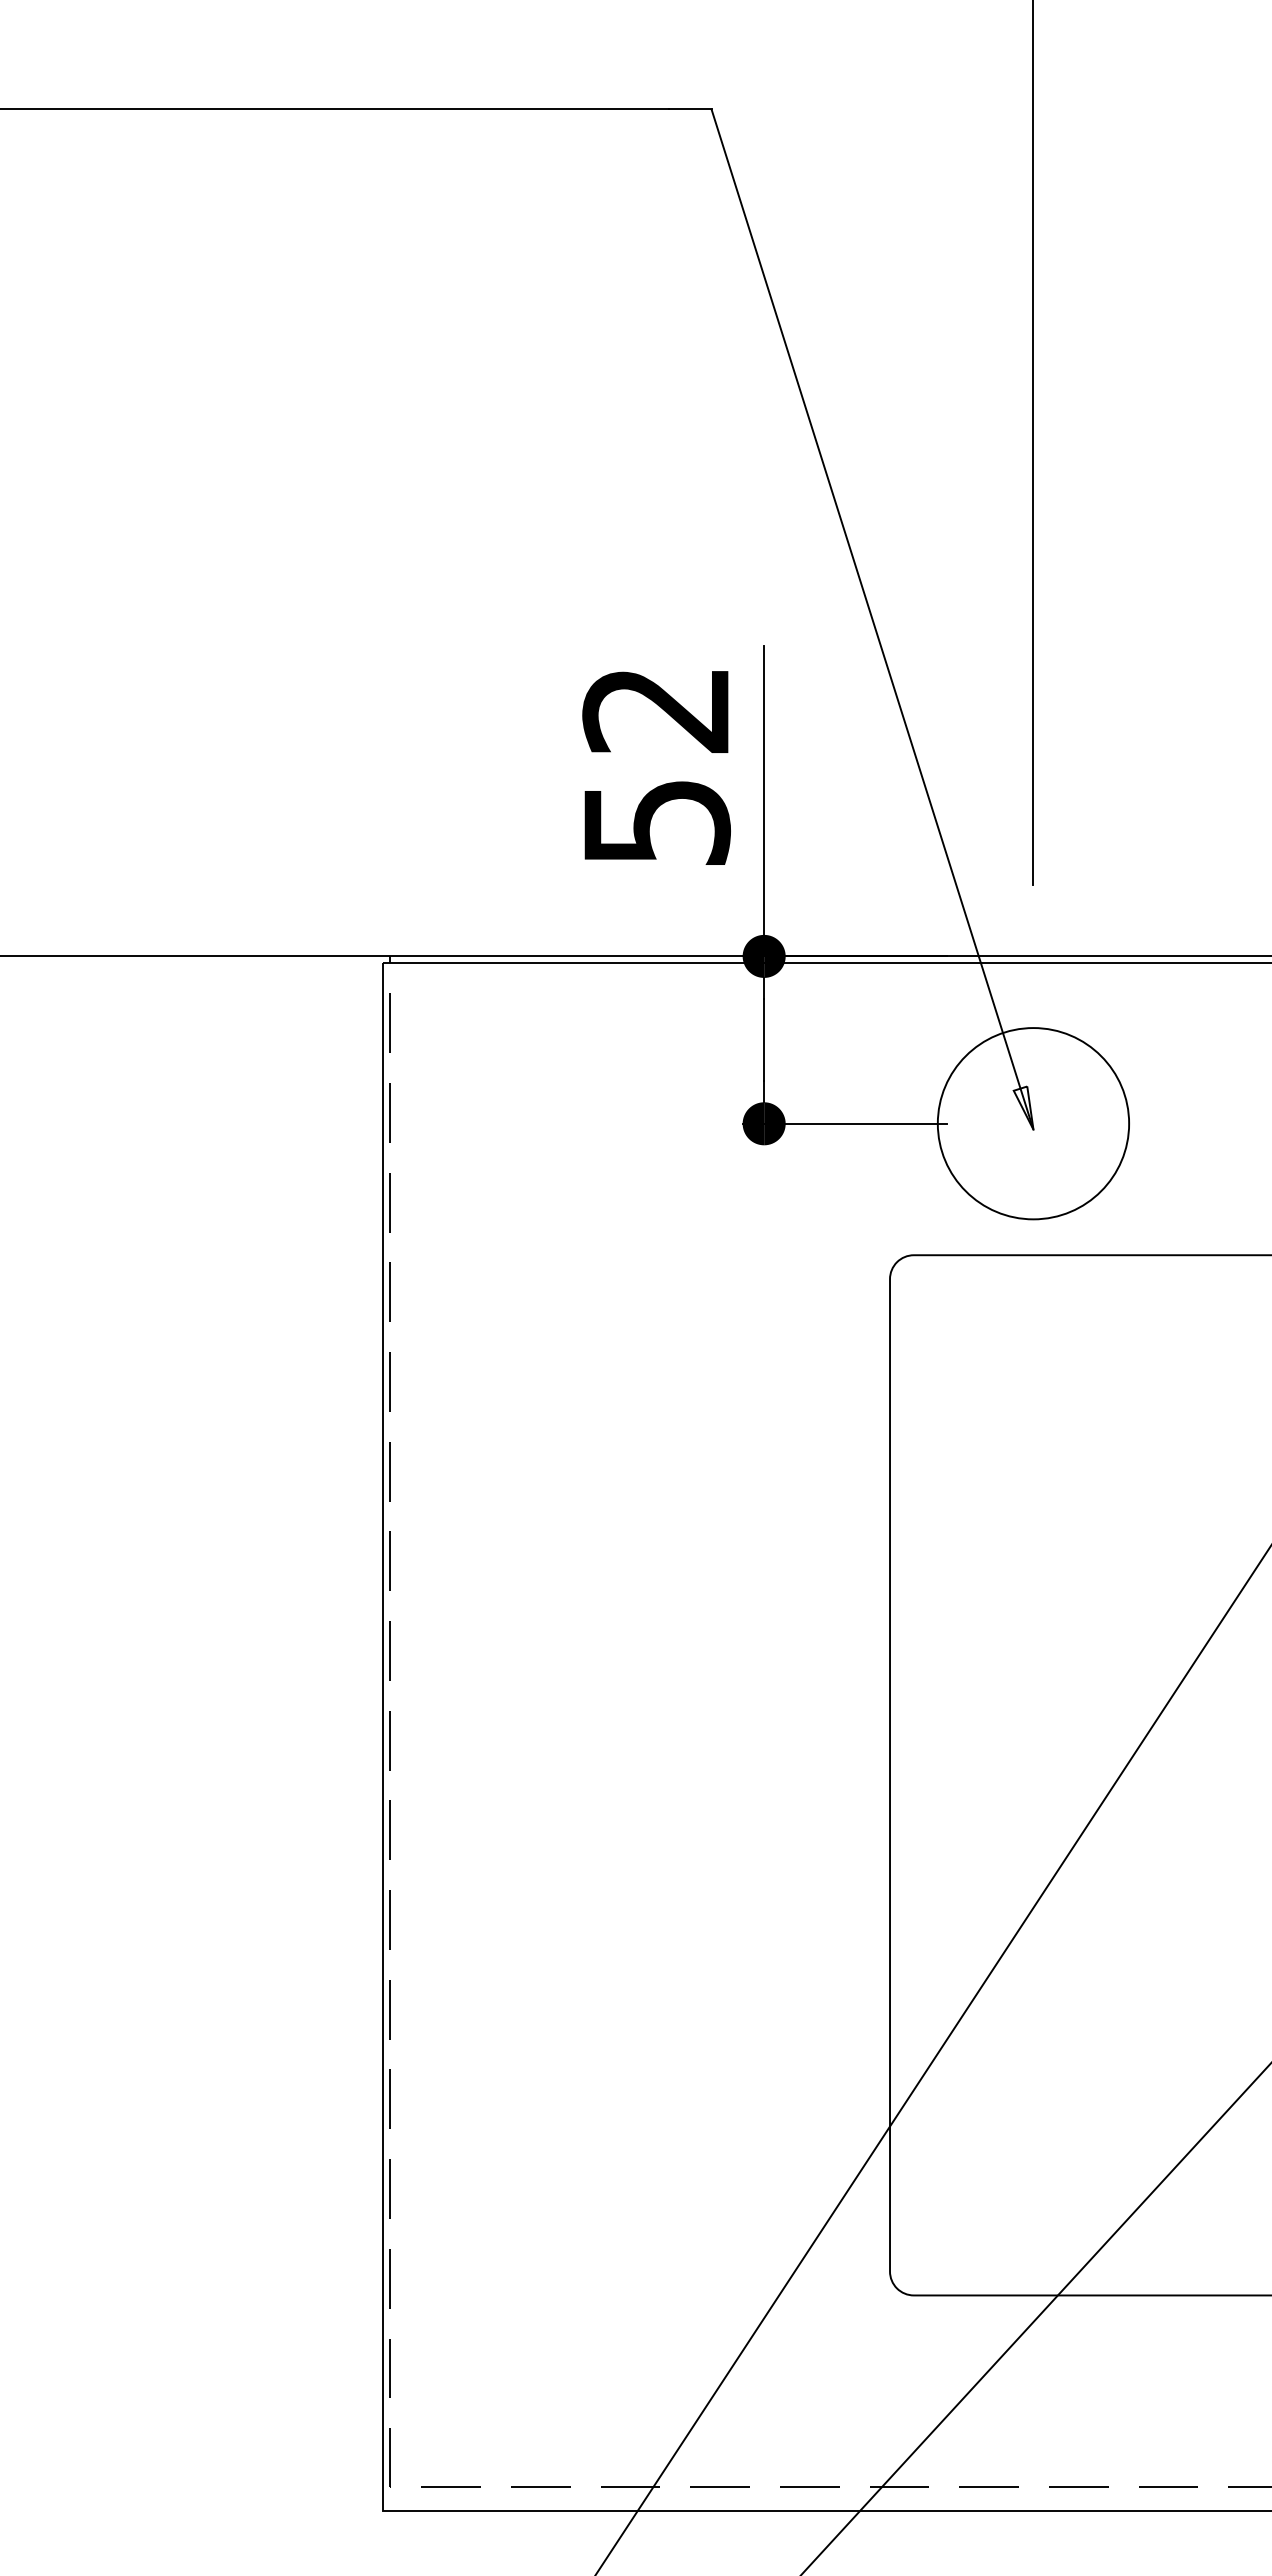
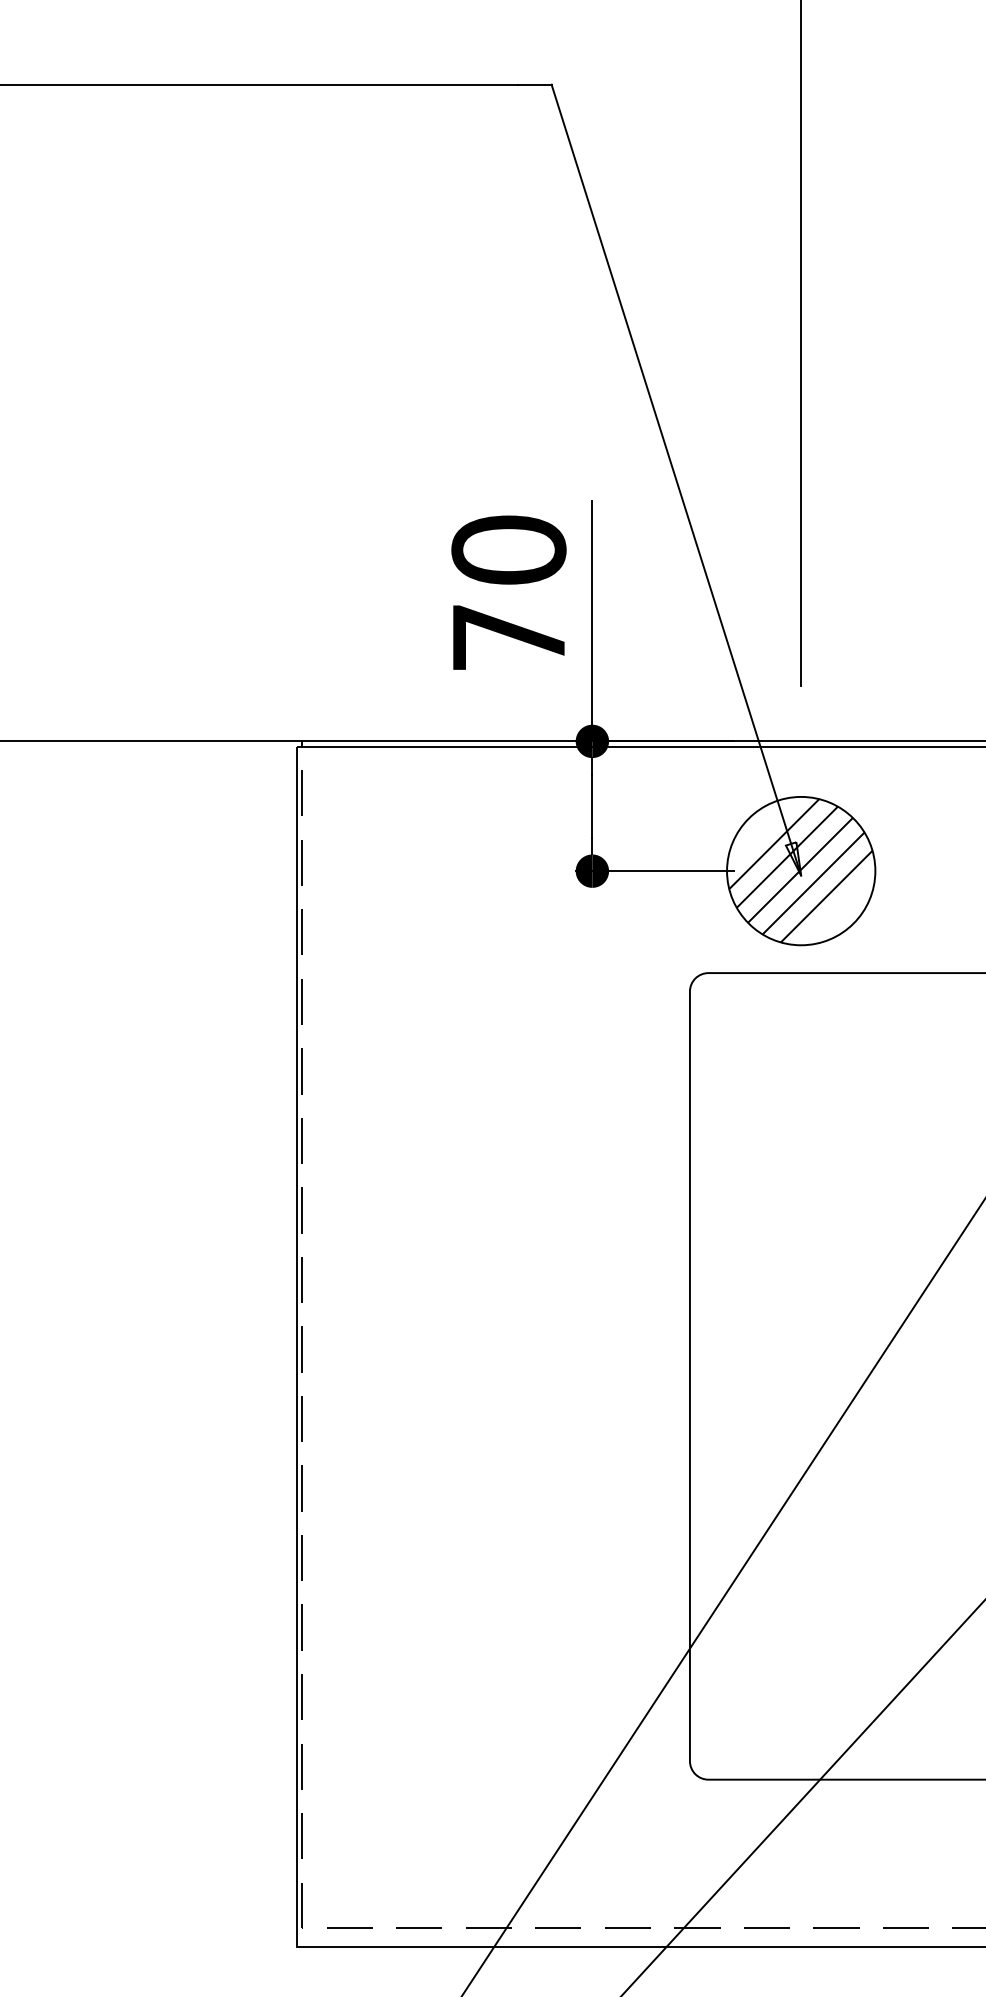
text: (656, 764) -> (508, 592), 52 -> 70
hatch: (1032, 1122) -> (800, 870), added

